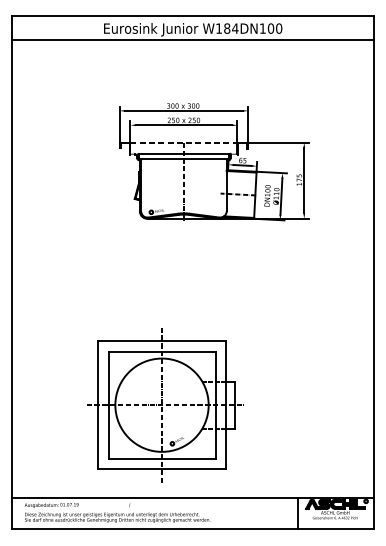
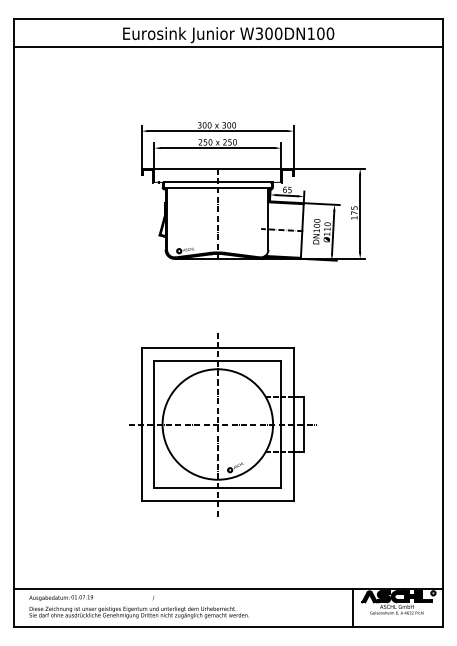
text: (226, 28) -> (268, 33), W184DN100 -> W300DN100
line: (184, 142) -> (218, 168), dashed -> solid
part: (165, 405) -> (222, 424), moved

